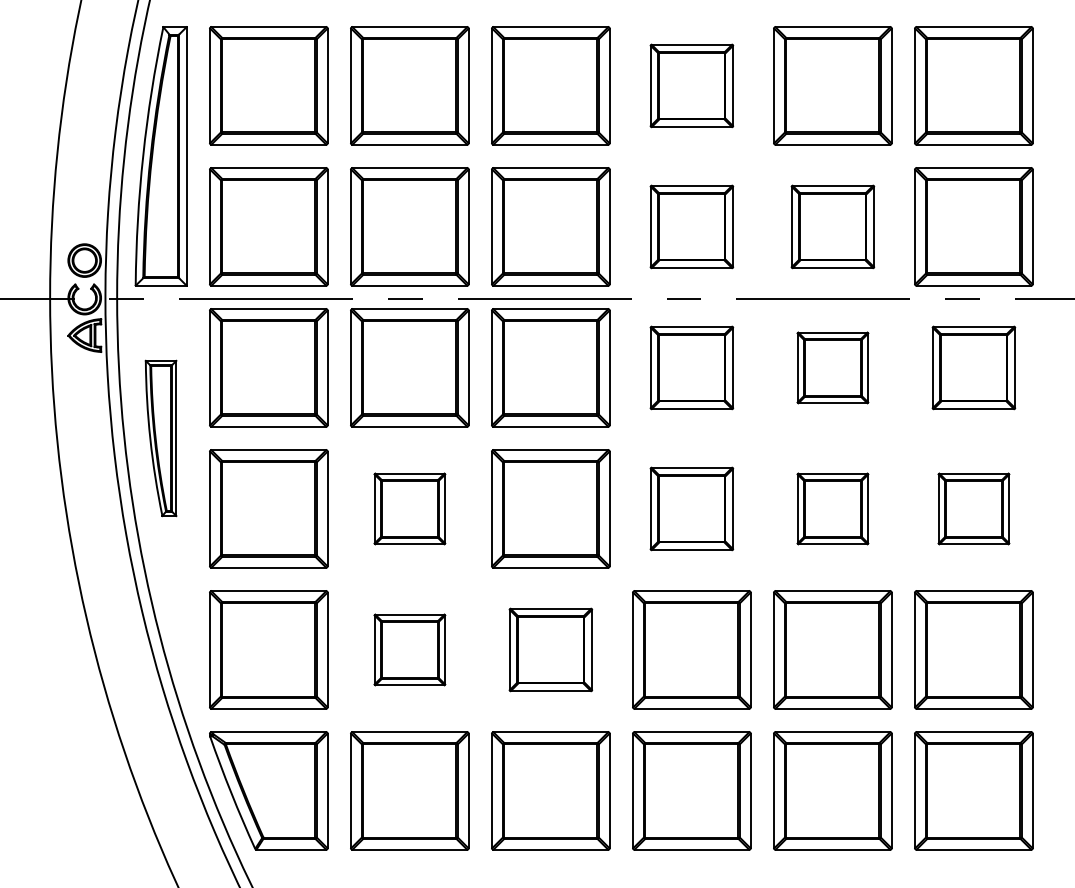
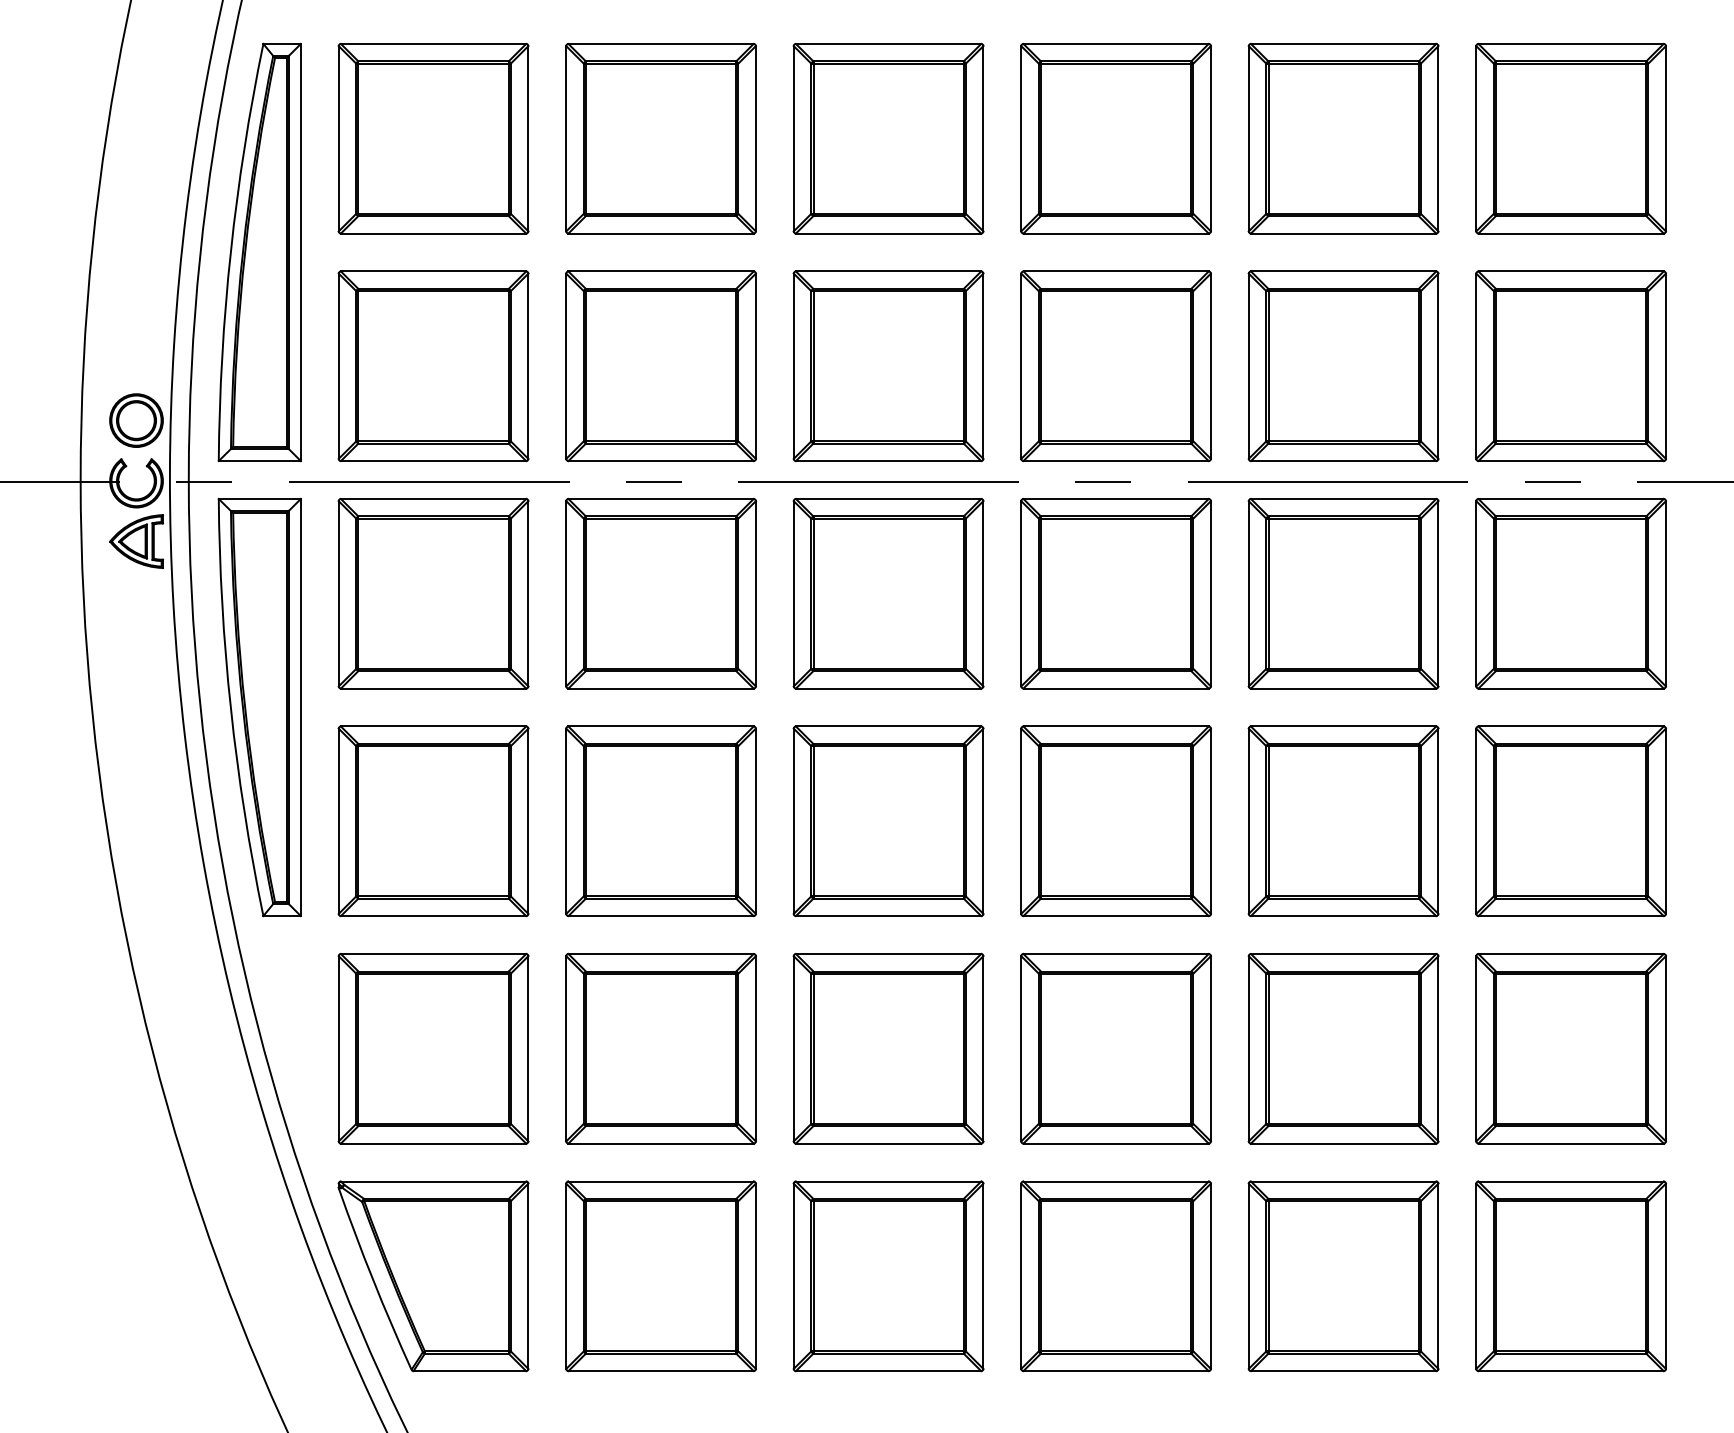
part: (691, 85) -> (1115, 138), size x1.43
part: (691, 226) -> (1115, 365), size x1.43
part: (832, 226) -> (1342, 365), size x1.43
part: (691, 367) -> (1115, 593), size x1.43
part: (832, 367) -> (1342, 593), size x1.67
part: (973, 367) -> (1570, 593), size x1.43
part: (160, 438) -> (258, 707), size x1.67
part: (409, 508) -> (660, 820), size x1.67
part: (691, 508) -> (1115, 820), size x1.43
part: (832, 508) -> (1342, 820), size x1.67
part: (973, 508) -> (1570, 820), size x1.67
part: (409, 649) -> (660, 1048), size x1.67
part: (550, 649) -> (887, 1048), size x1.43

